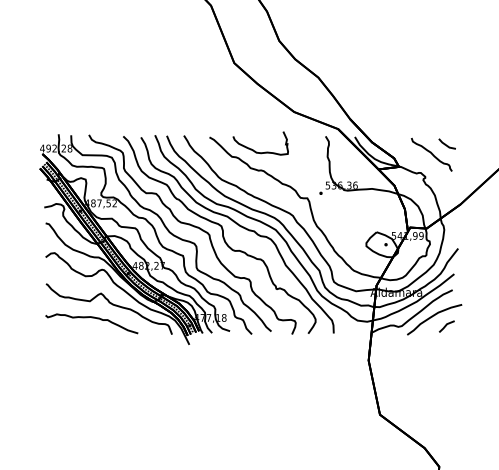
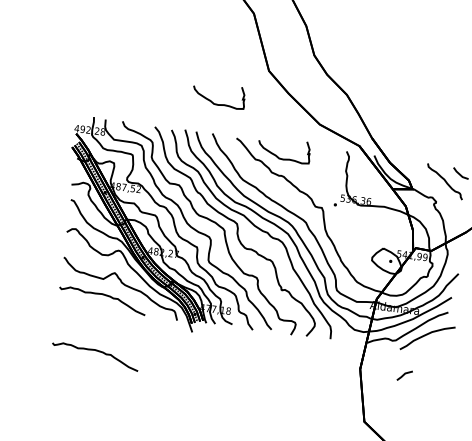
curve: (182, 103) -> (215, 102), added
line: (446, 326) -> (404, 375), moved
curve: (91, 377) -> (95, 351), added

